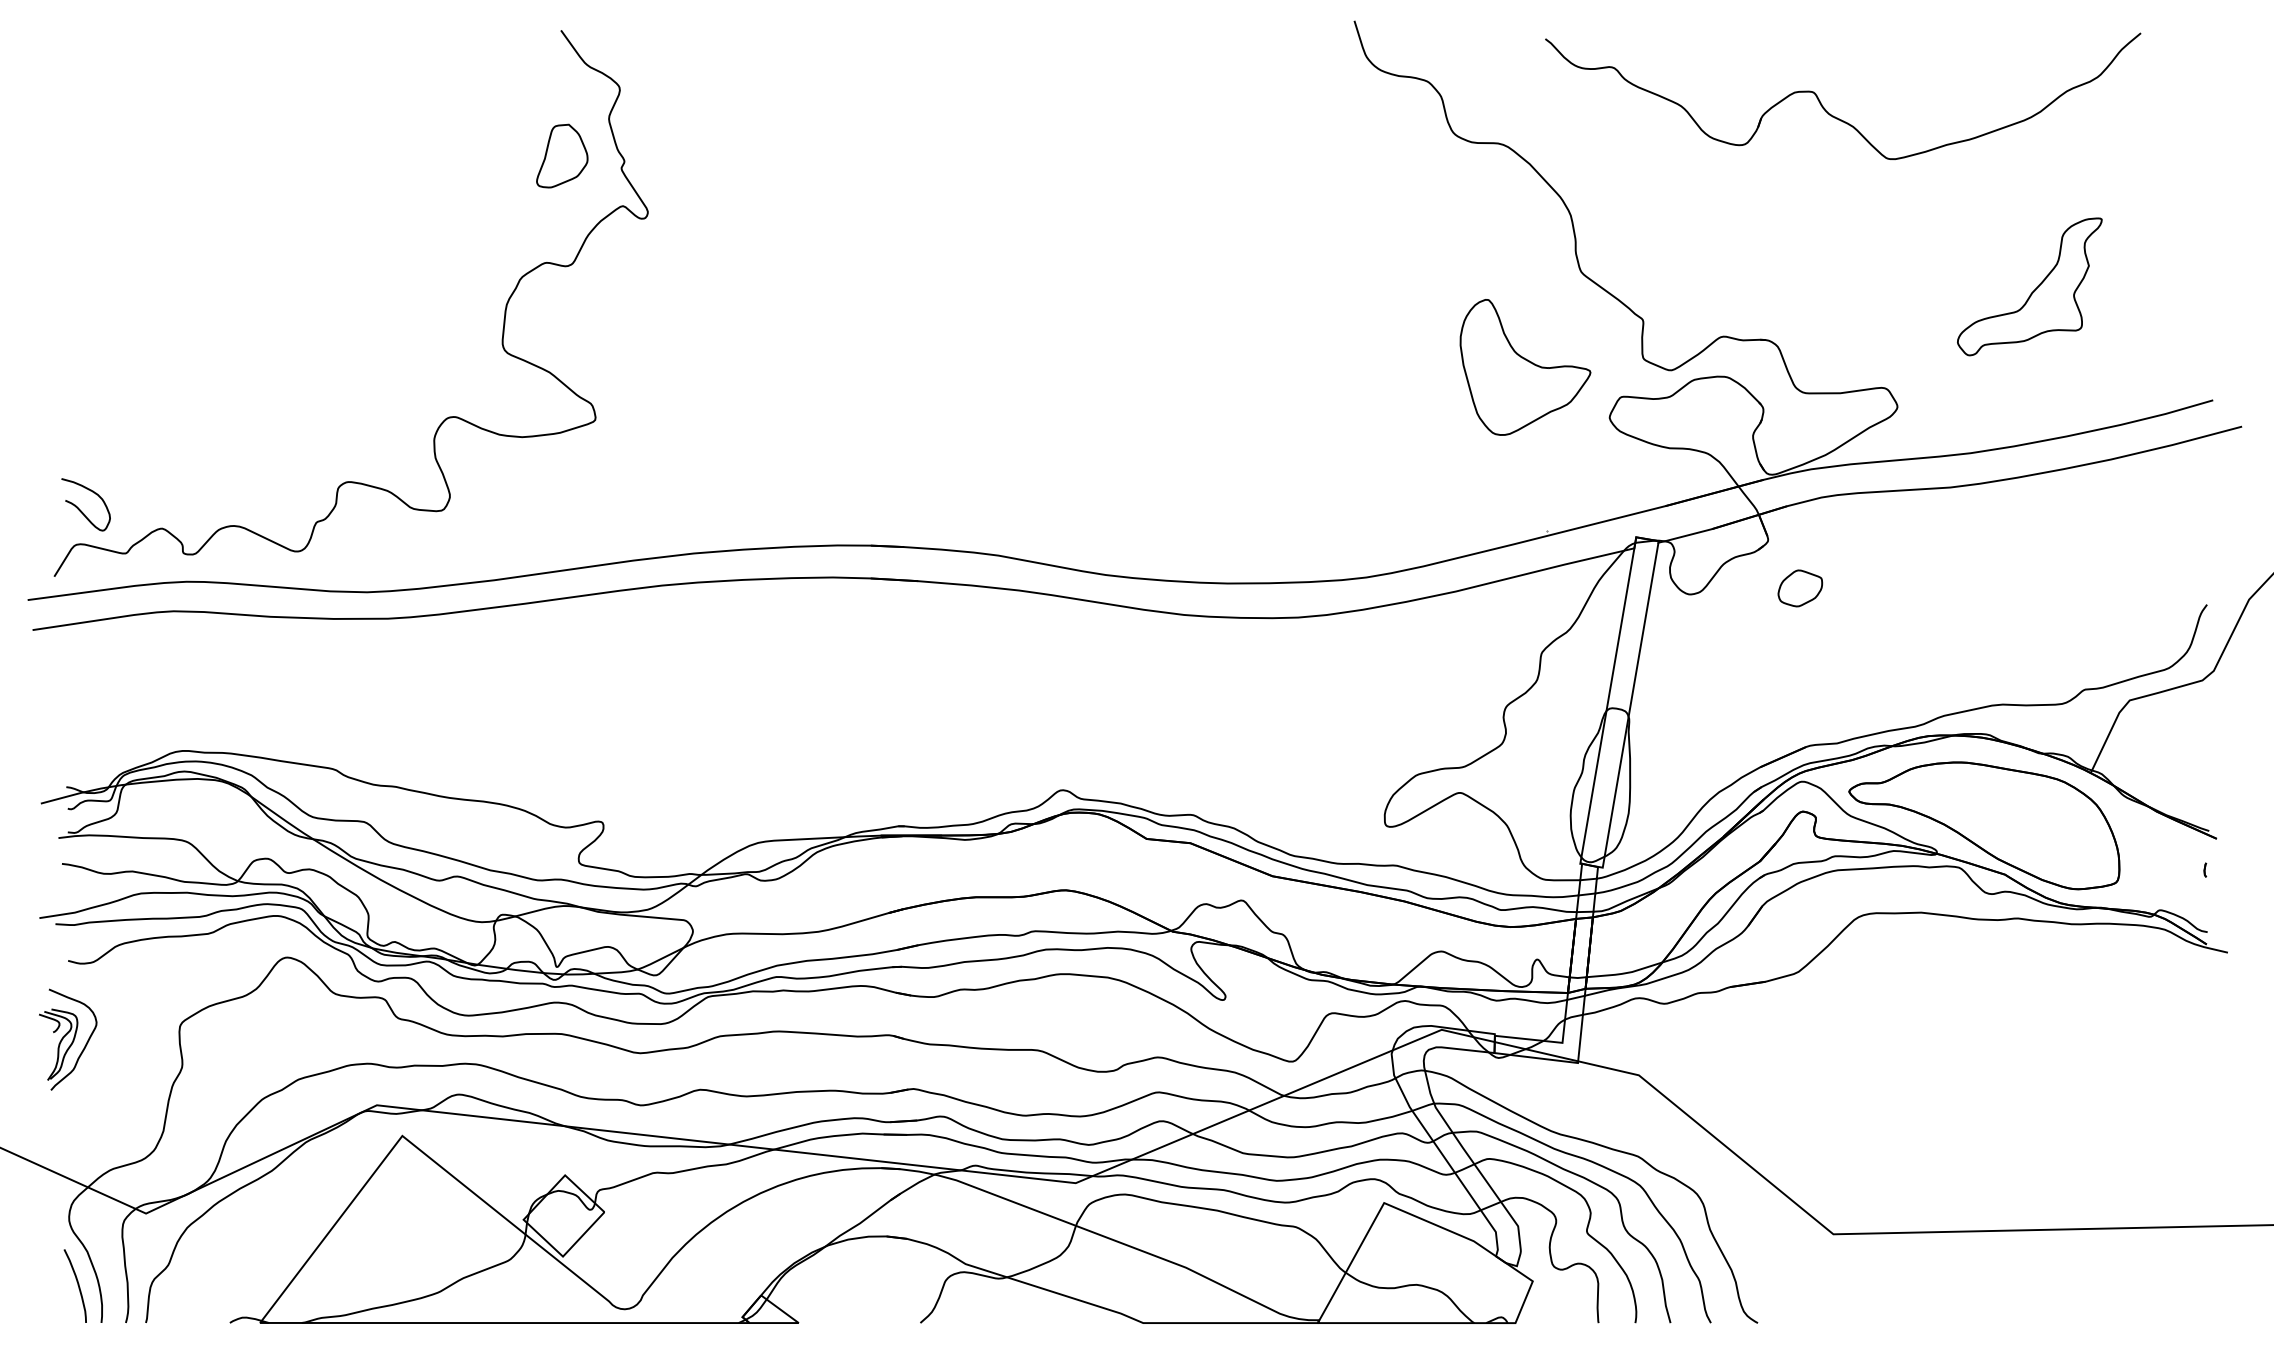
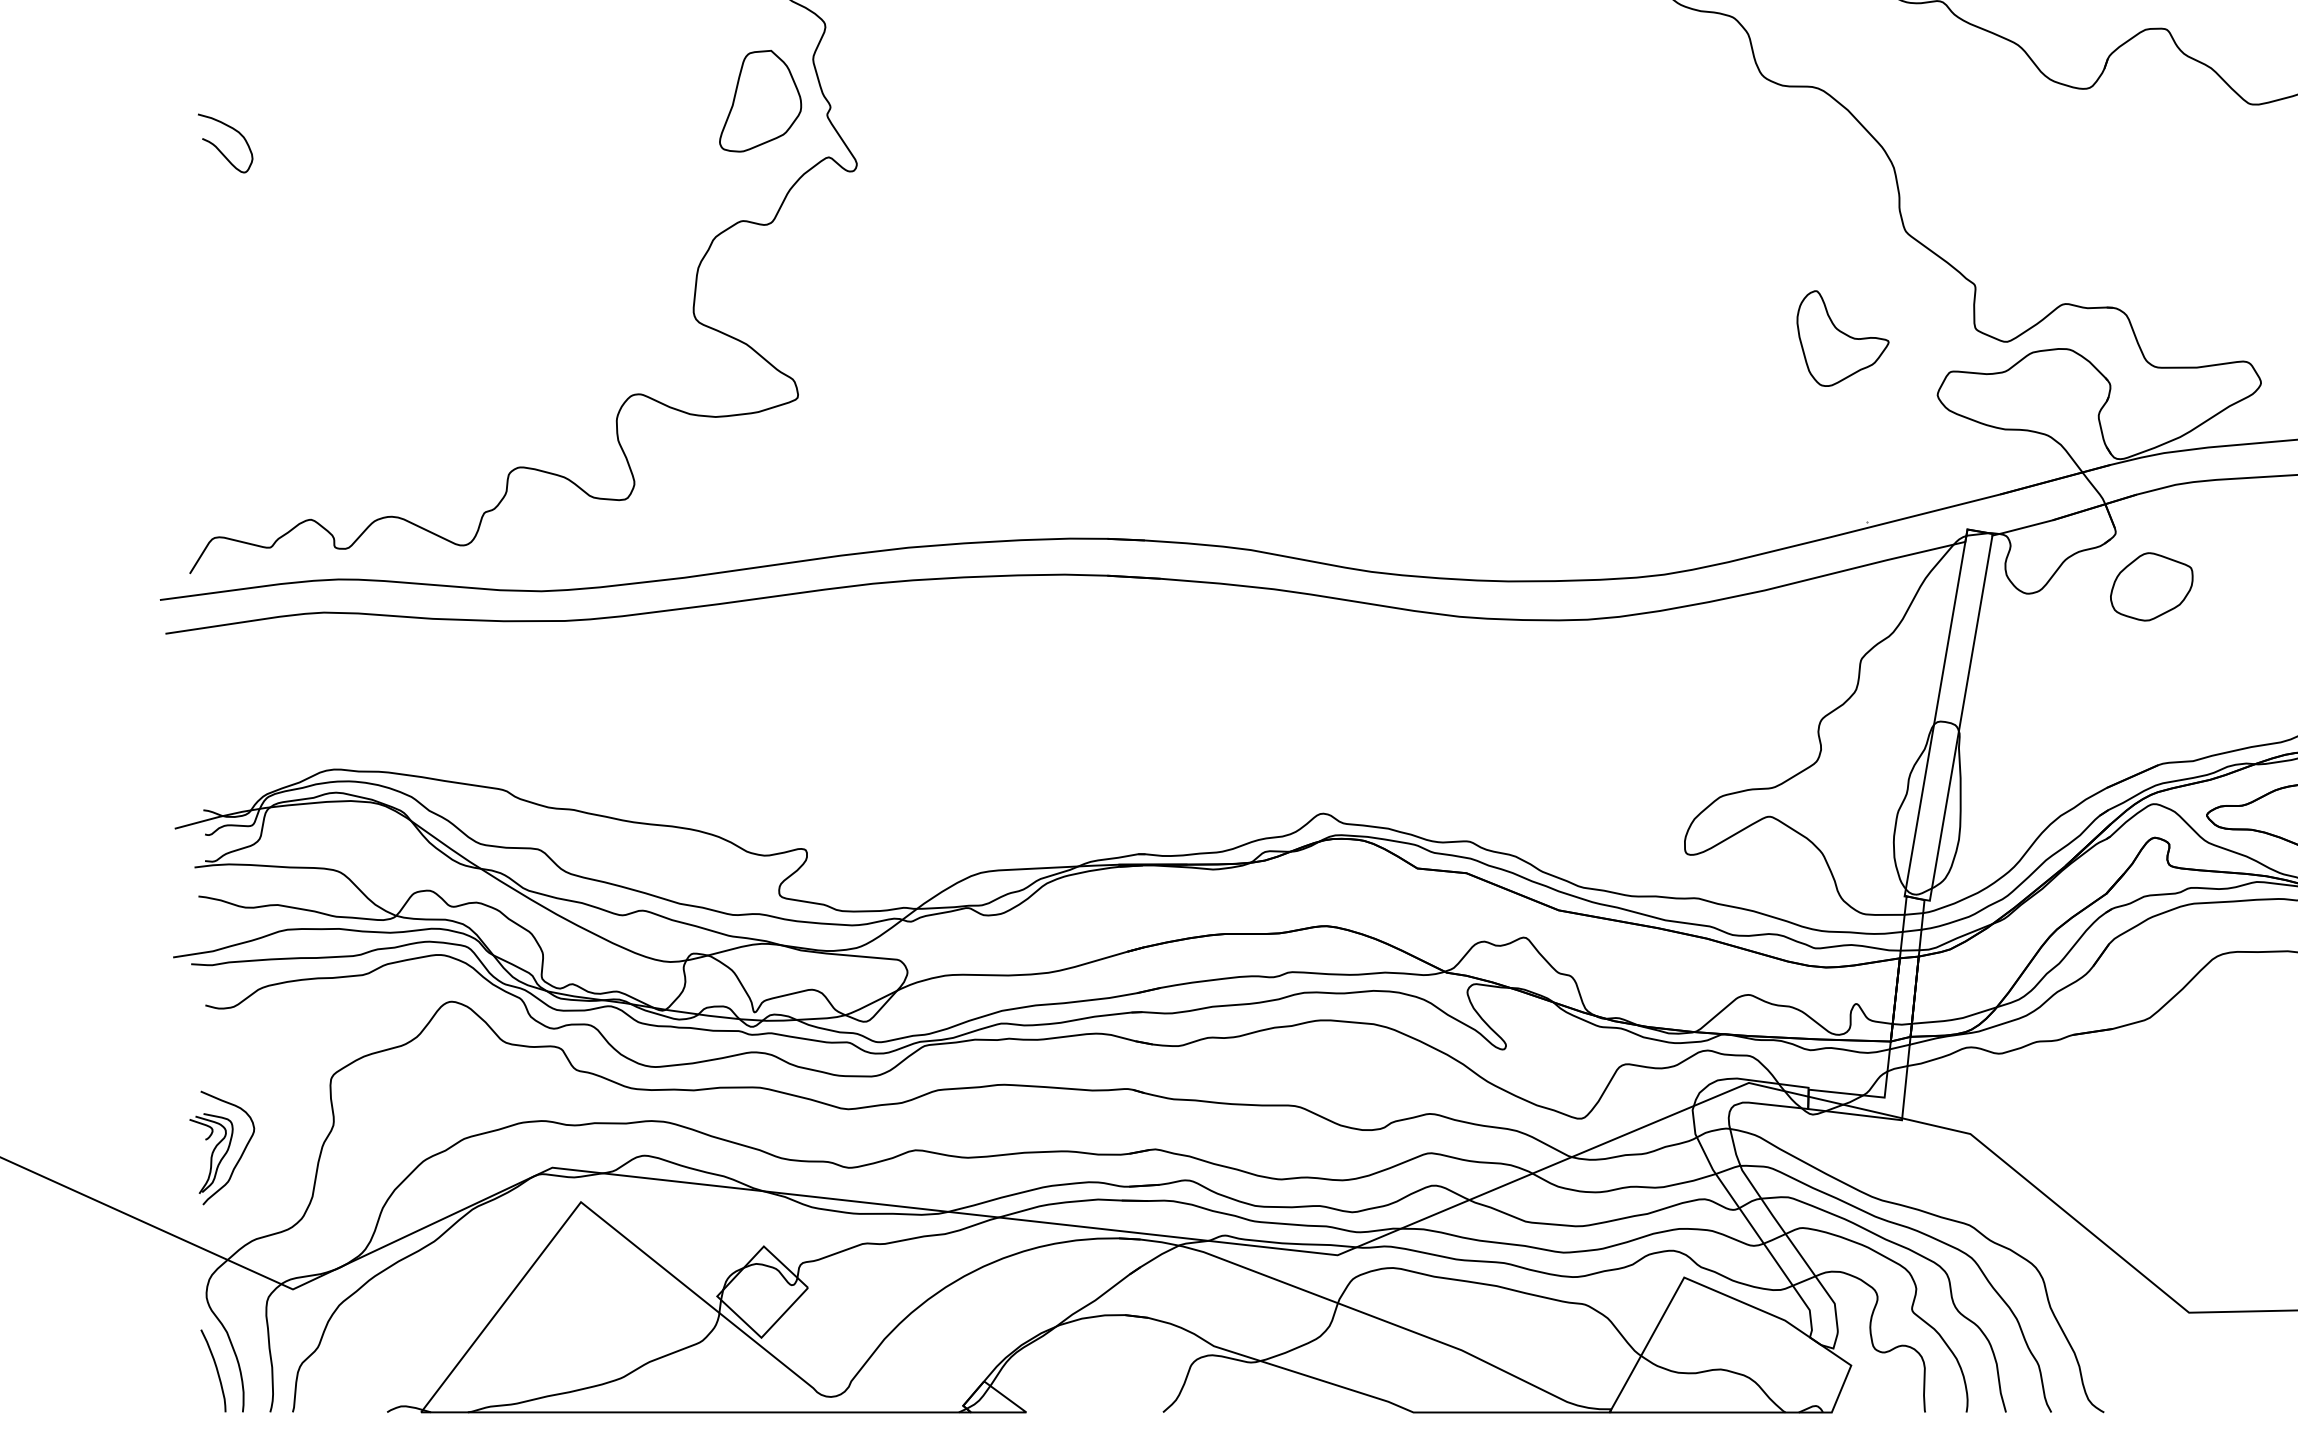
part: (562, 155) -> (760, 100), size x1.43
part: (1525, 367) -> (1843, 338), size x0.62
curve: (80, 509) -> (219, 148), moved
part: (1800, 588) -> (2152, 587), size x1.67
part: (68, 1039) -> (222, 1147), moved

